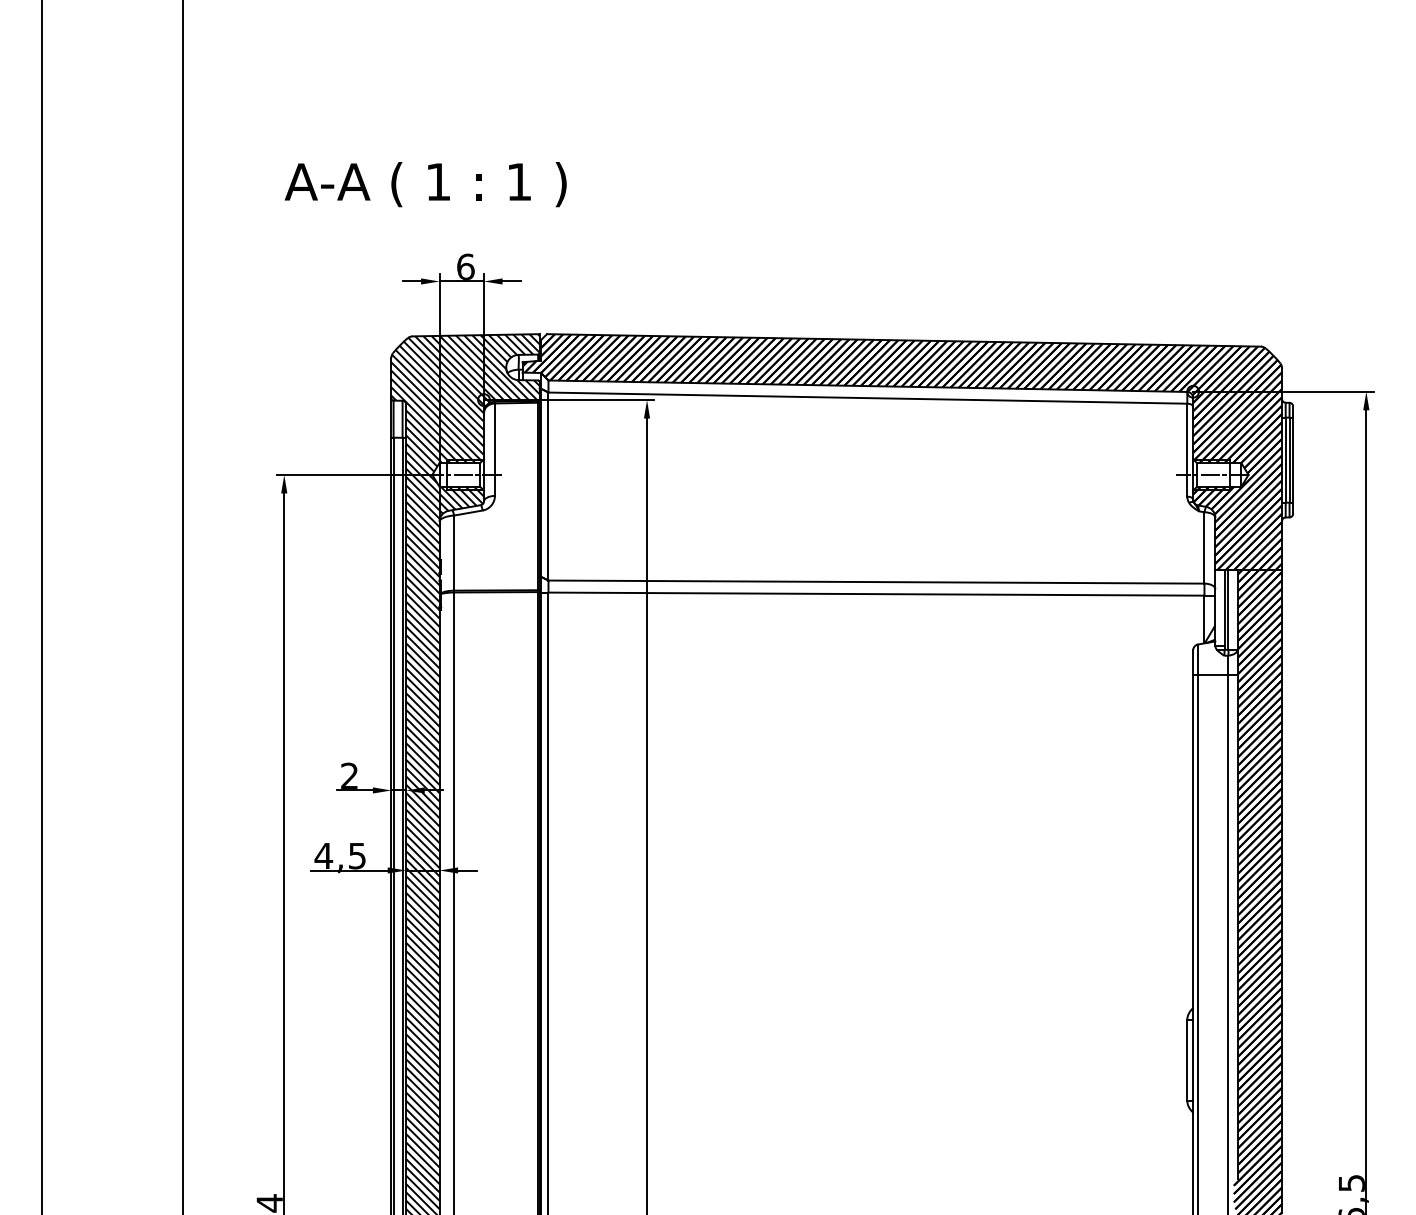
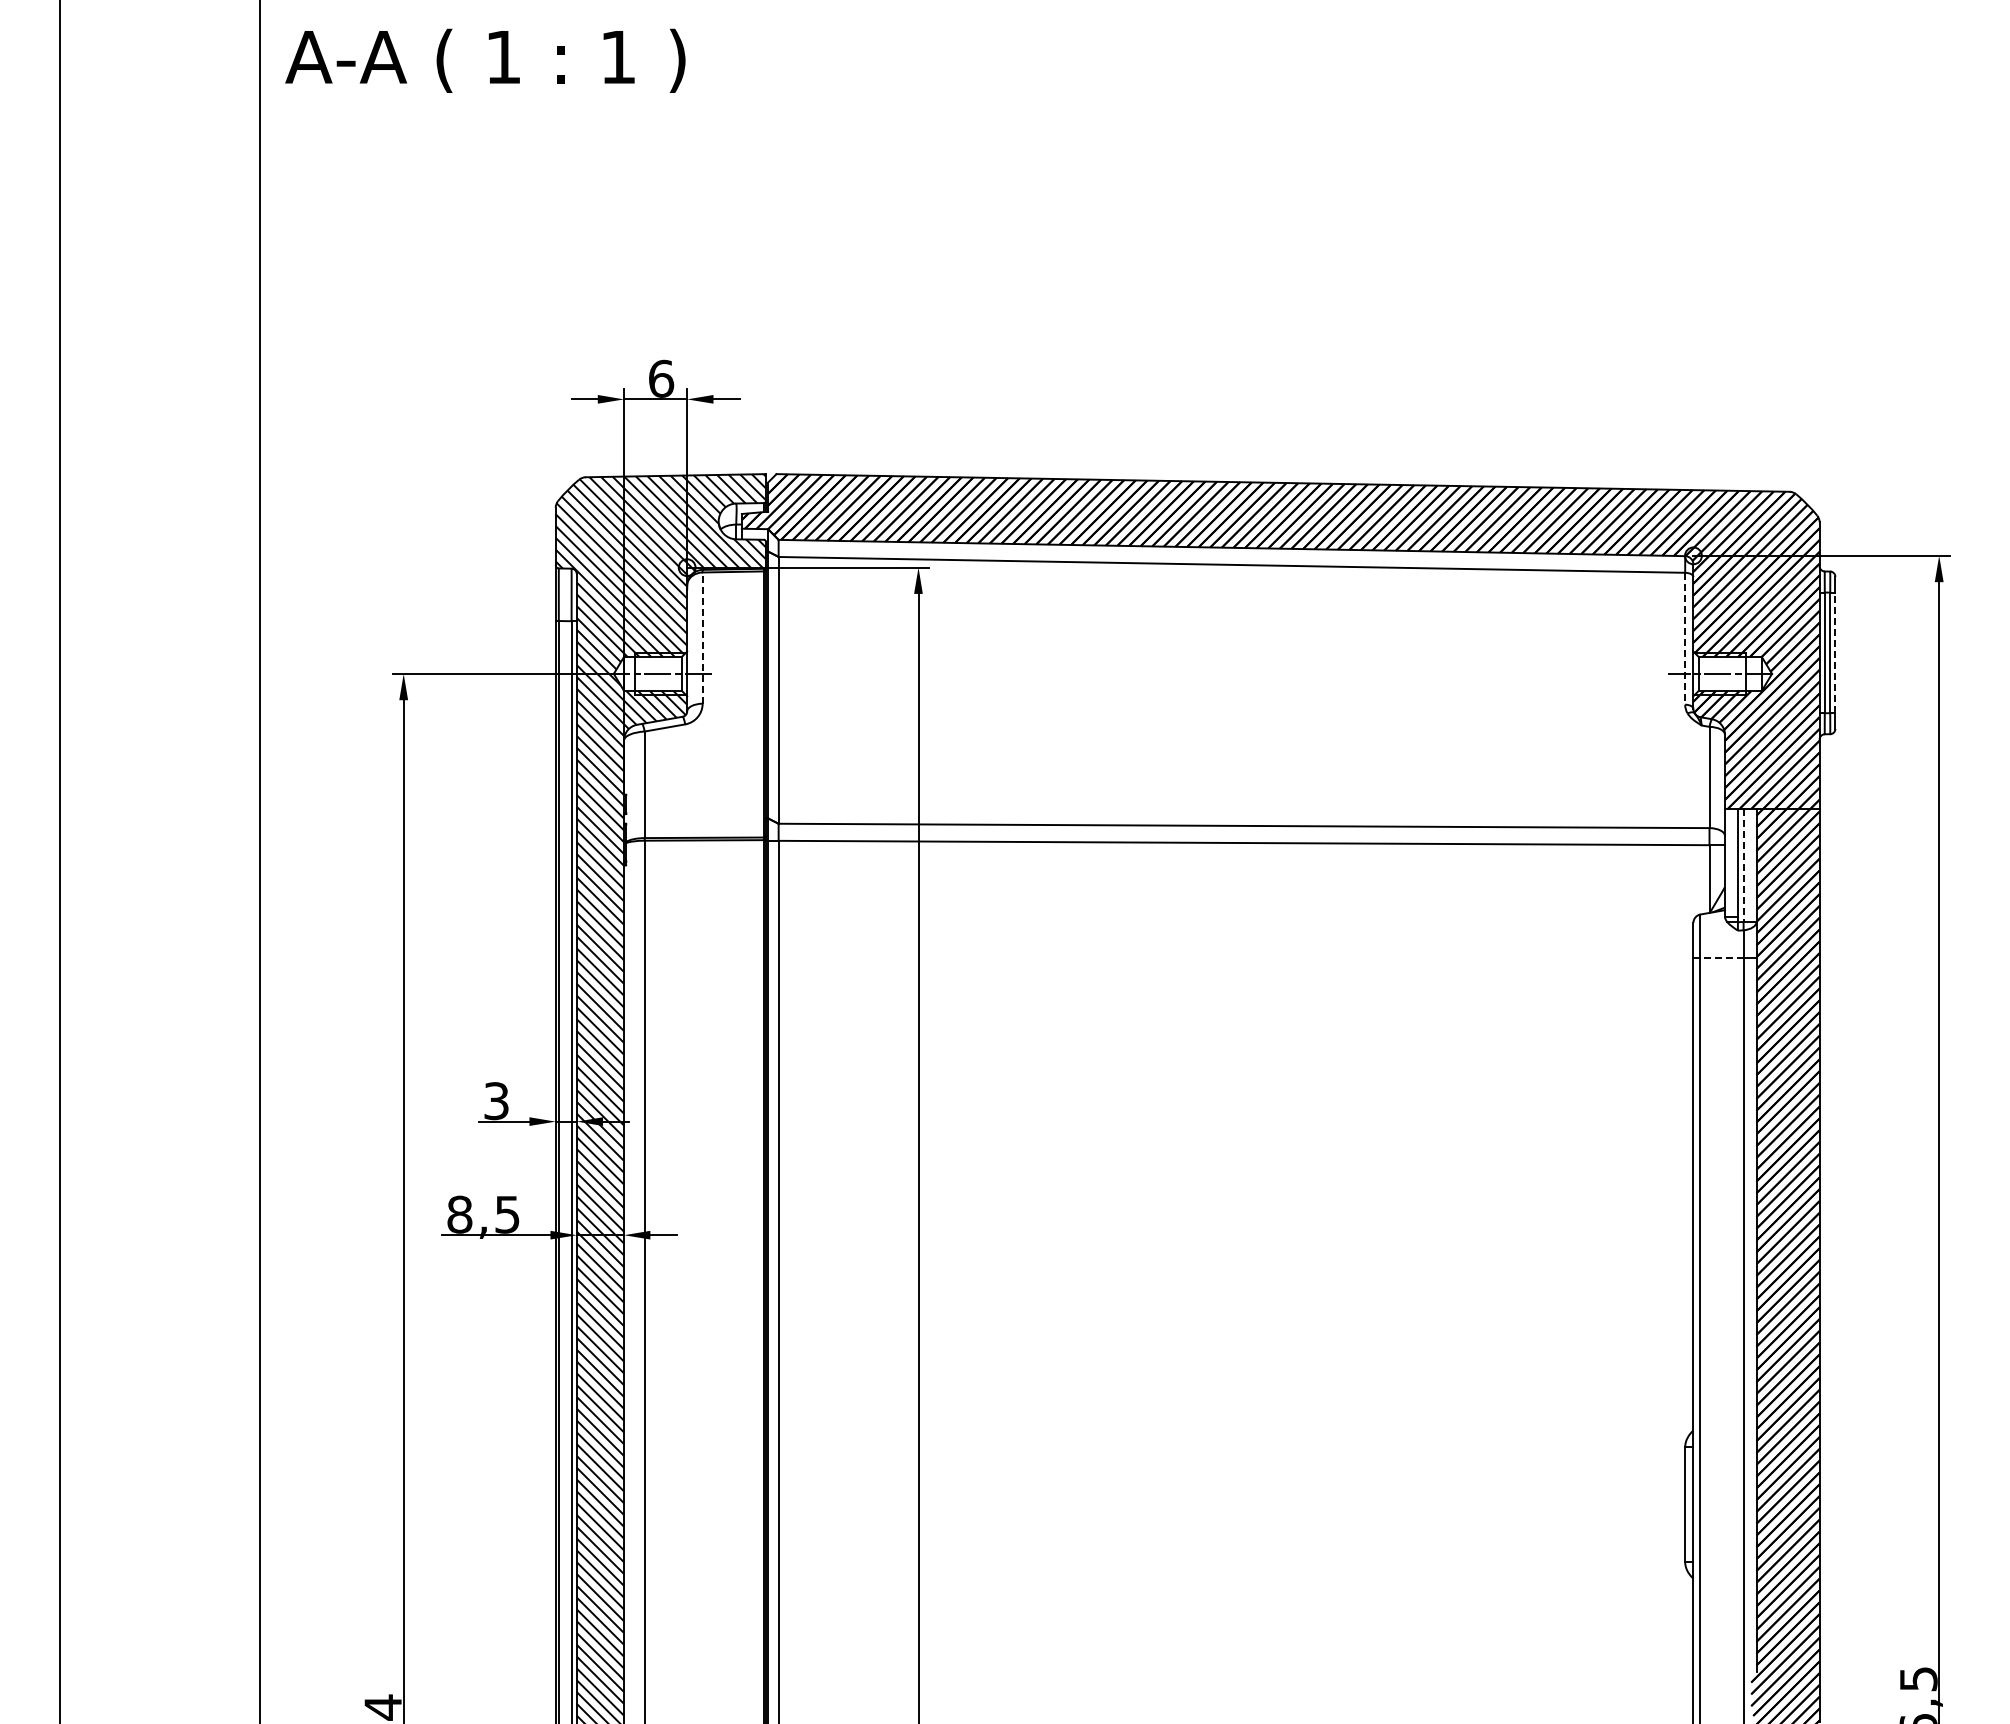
text: (425, 184) -> (485, 60), moved
line: (494, 449) -> (702, 638), solid -> dashed
line: (1187, 449) -> (1685, 638), solid -> dashed
line: (1293, 459) -> (1835, 652), solid -> dashed
line: (1228, 610) -> (1743, 866), solid -> dashed
line: (1212, 674) -> (1721, 957), solid -> dashed
text: (349, 776) -> (496, 1101), 2 -> 3
text: (323, 855) -> (459, 1214), 4,5 -> 8,5

